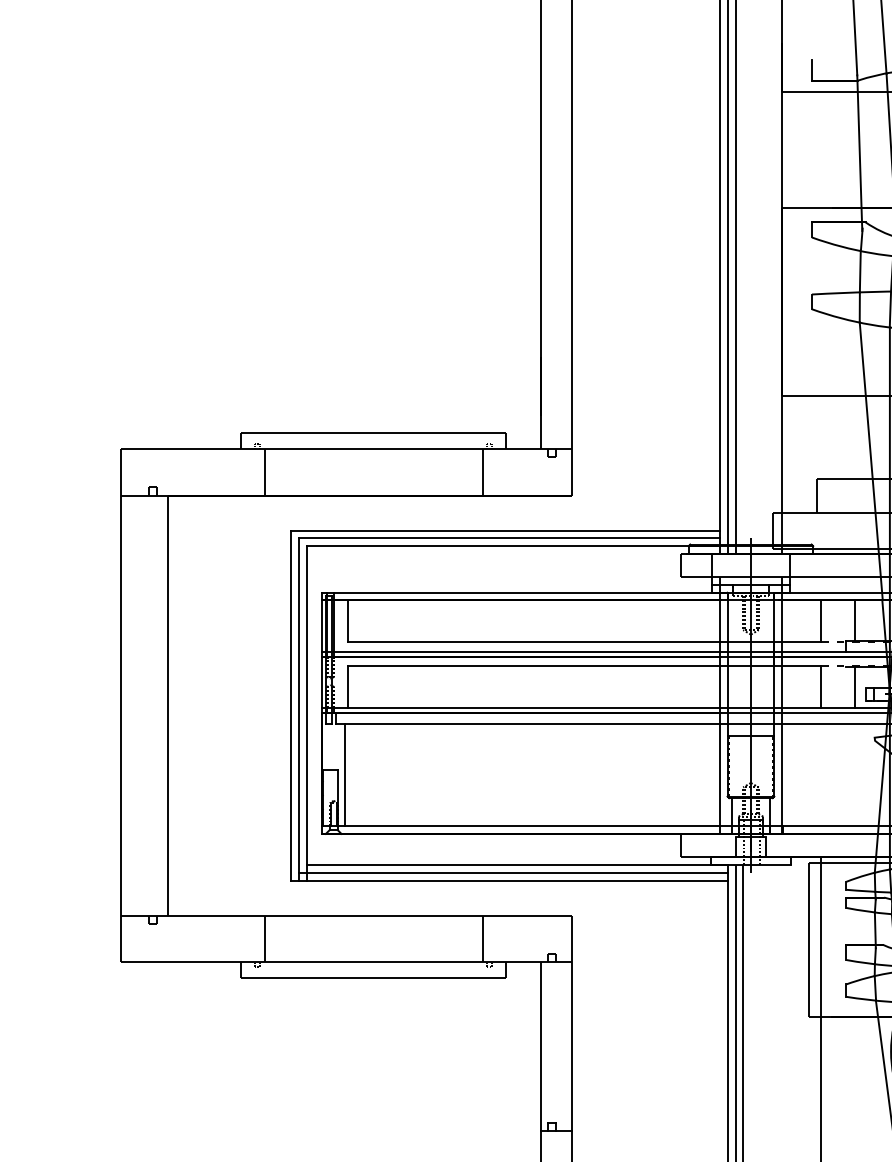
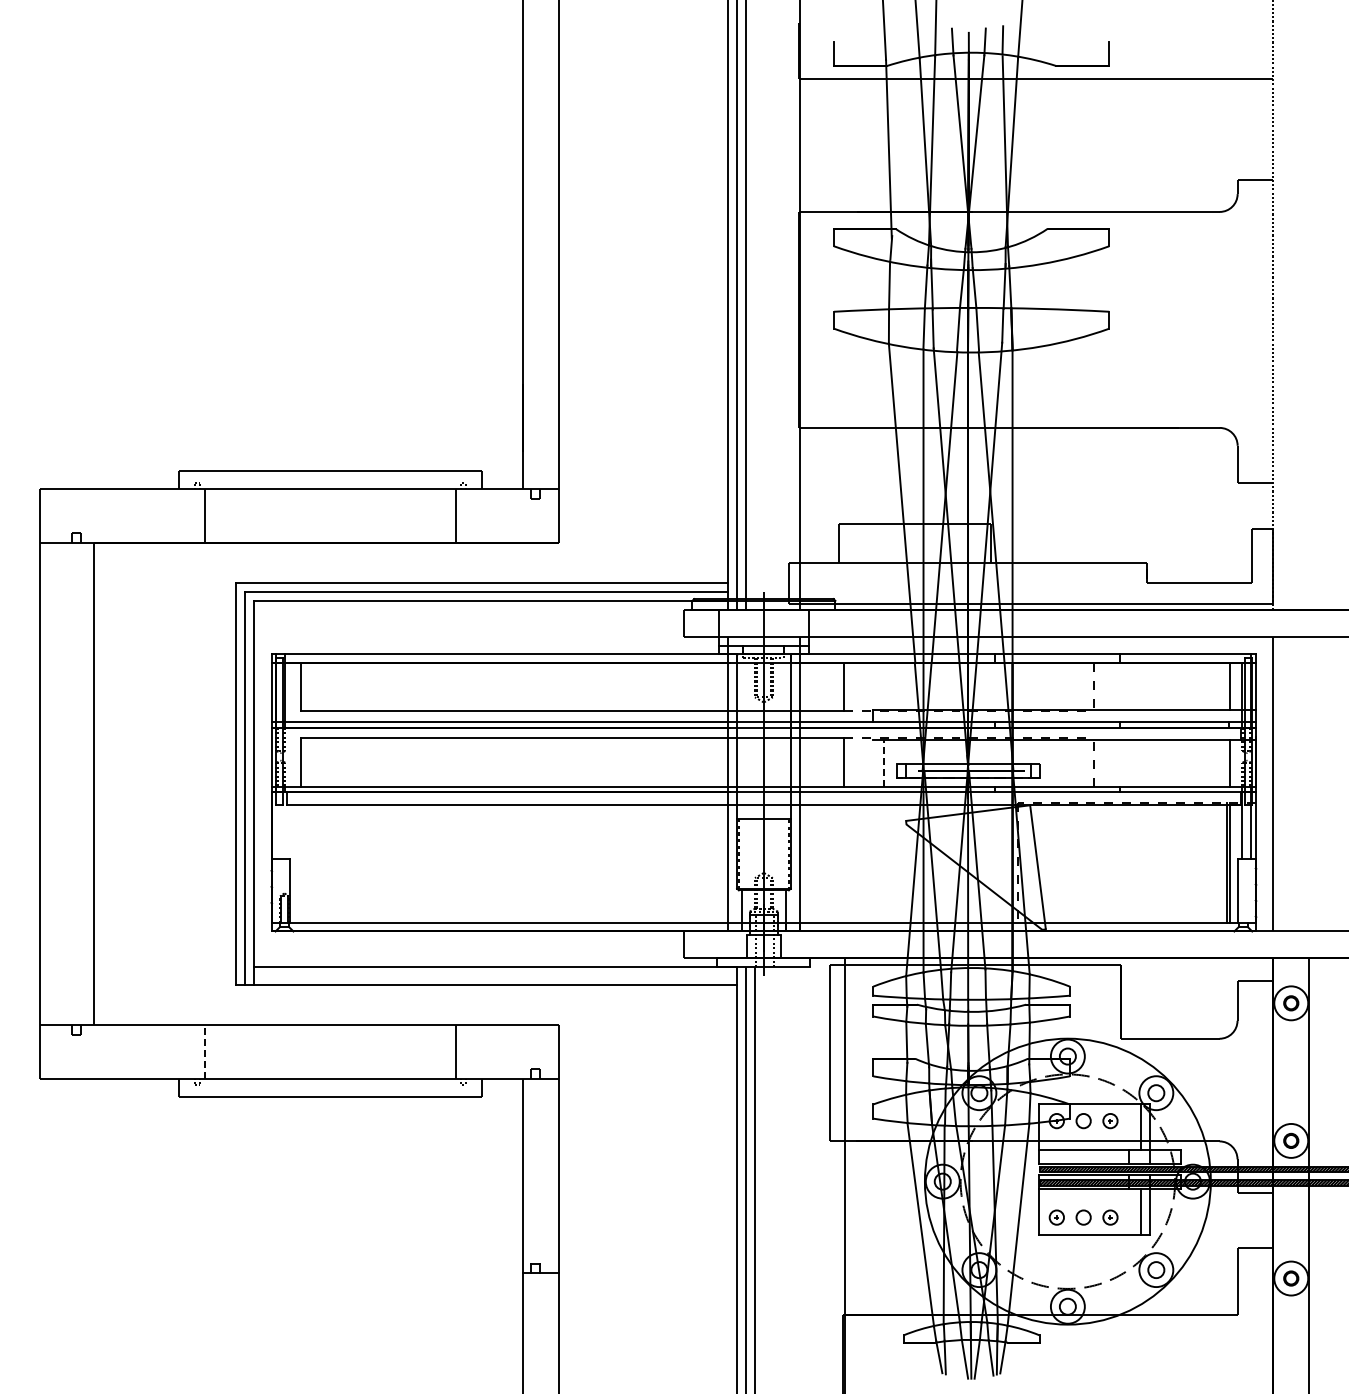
line: (855, 620) -> (883, 686), removed
line: (855, 686) -> (883, 762), solid -> dashed
line: (344, 774) -> (297, 863), removed
line: (512, 873) -> (490, 976), removed
line: (264, 939) -> (205, 1052), solid -> dashed

